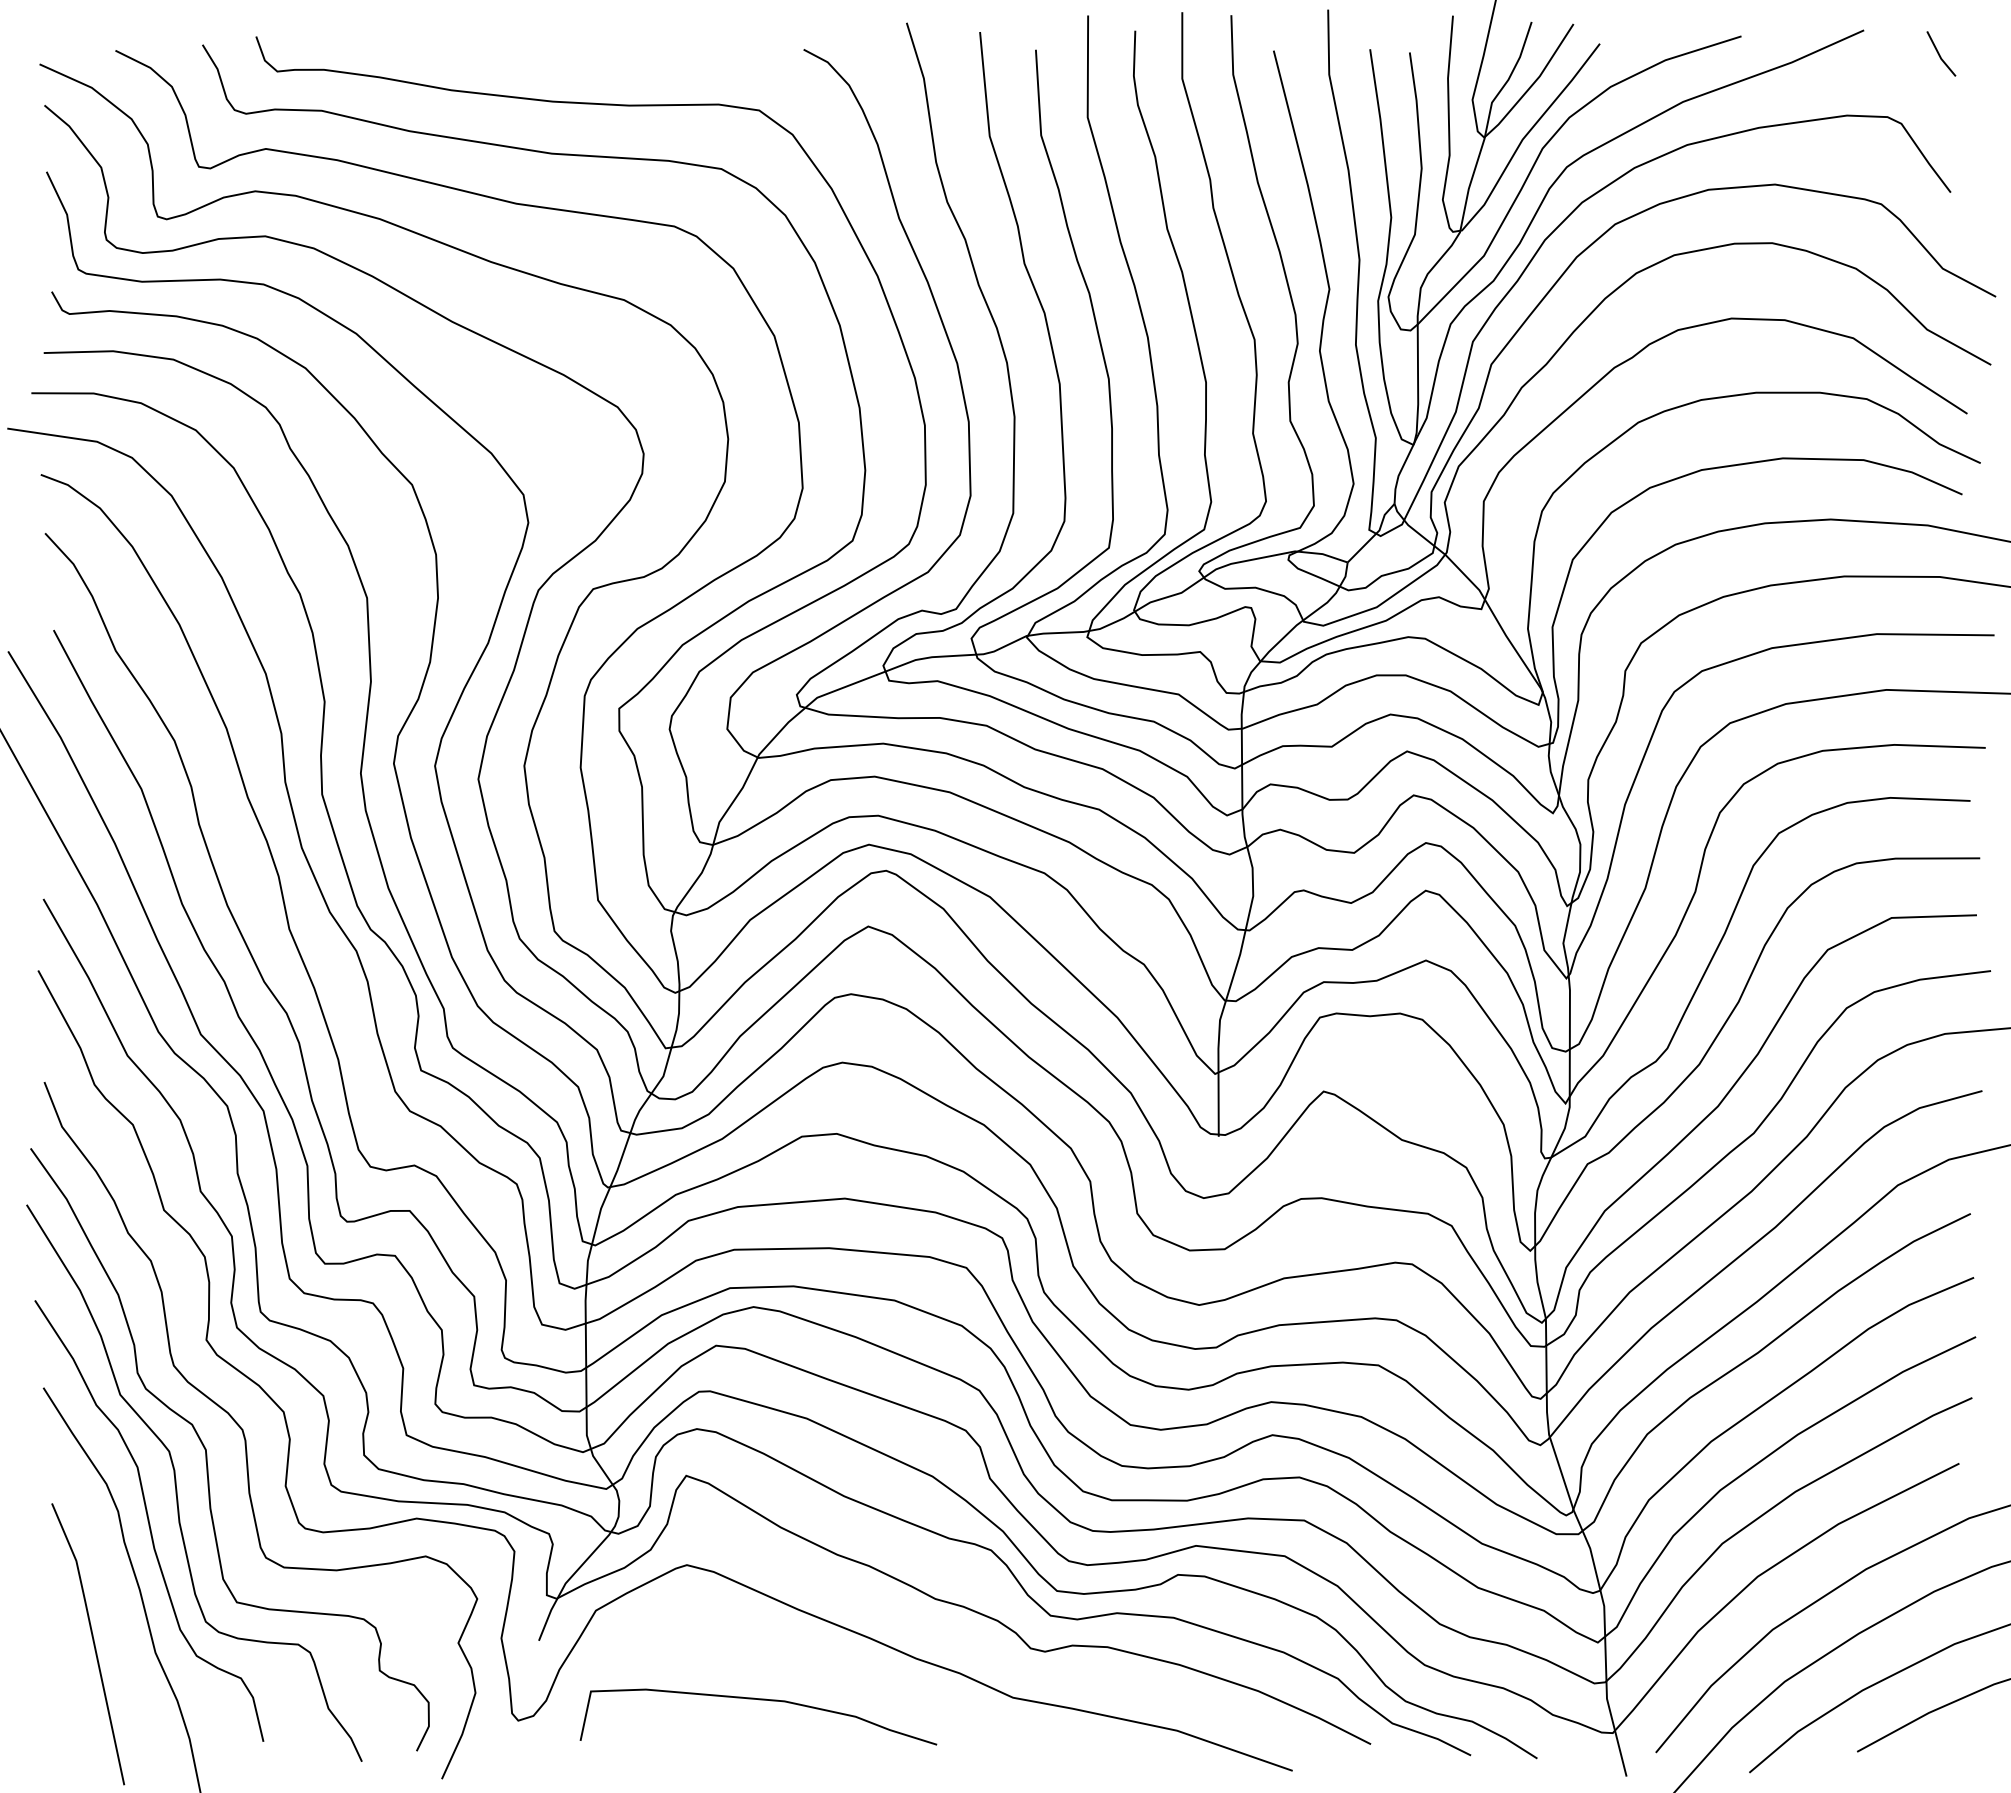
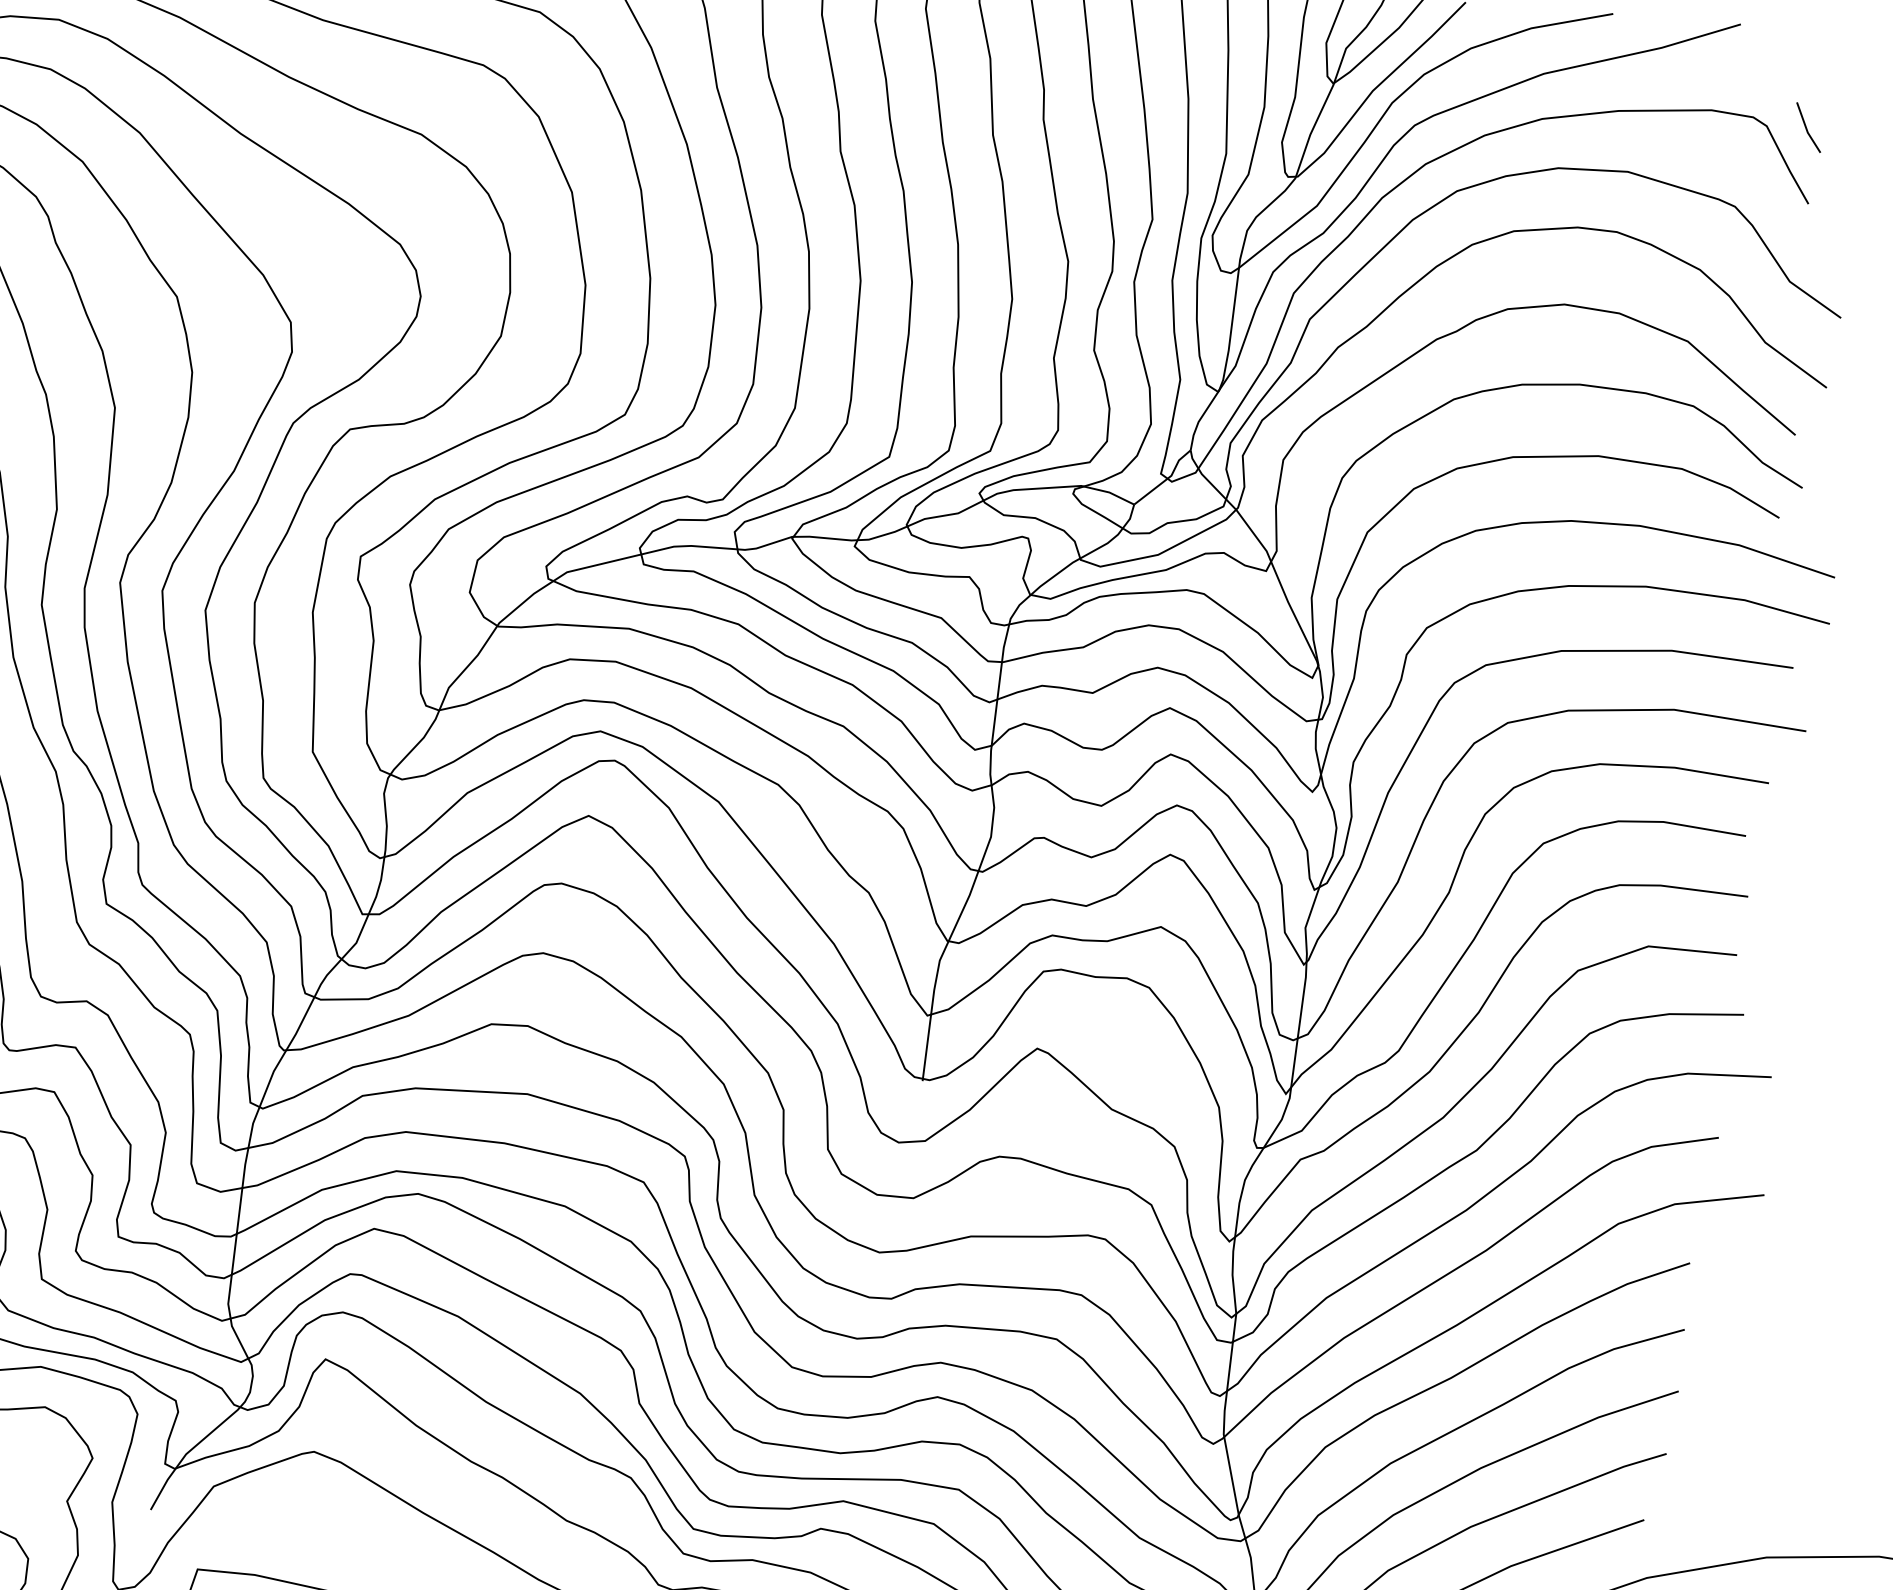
line: (1940, 54) -> (1807, 128), moved

